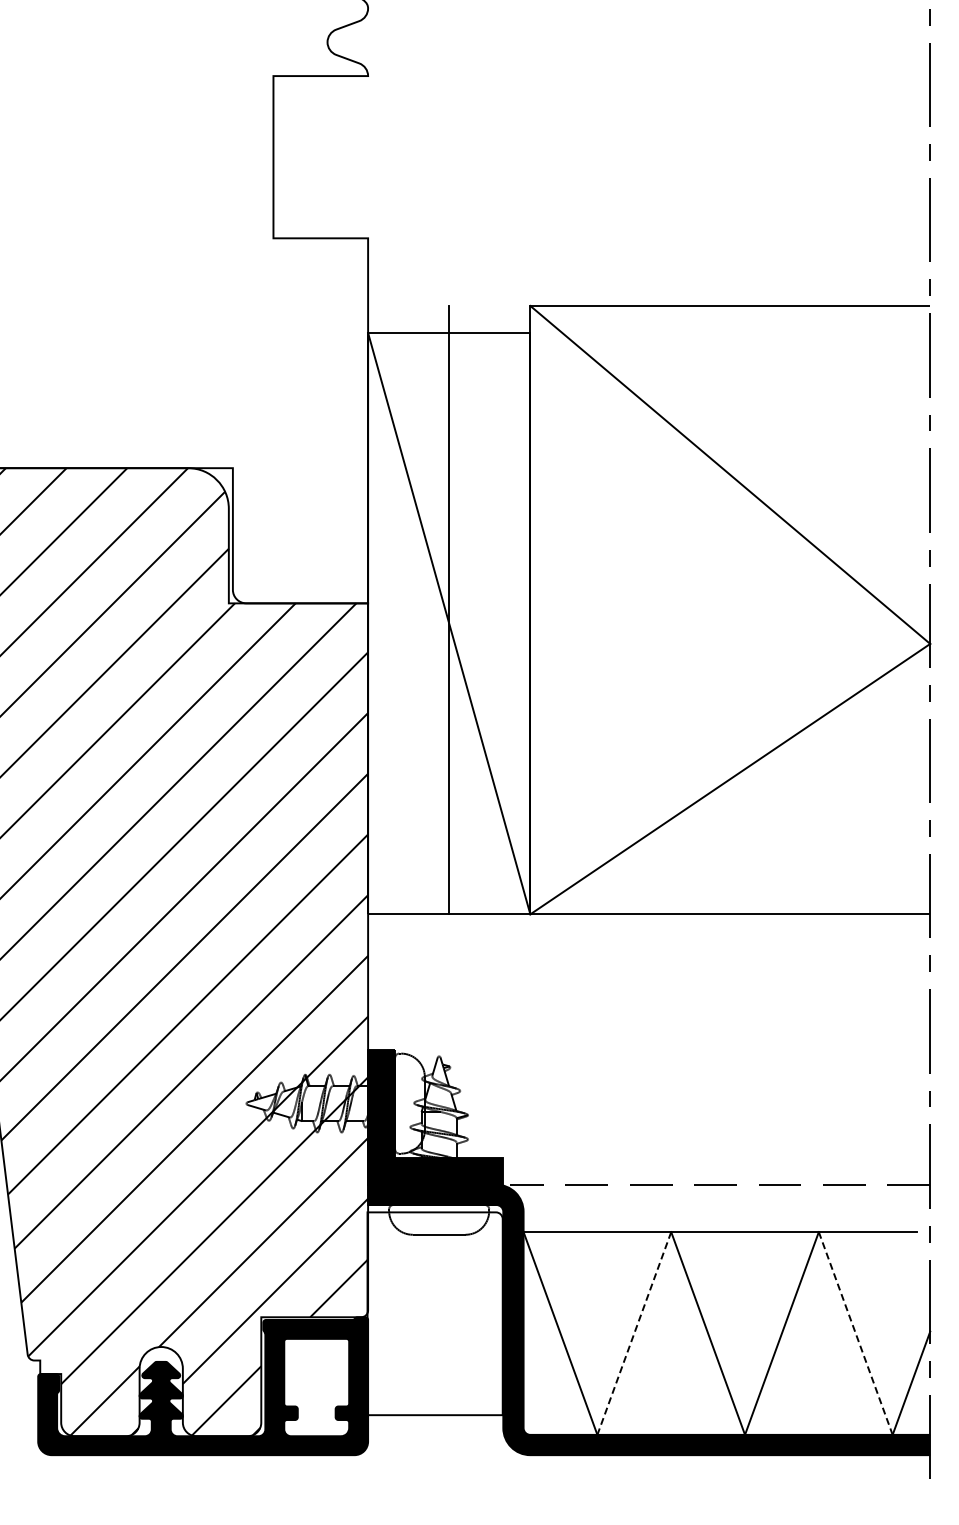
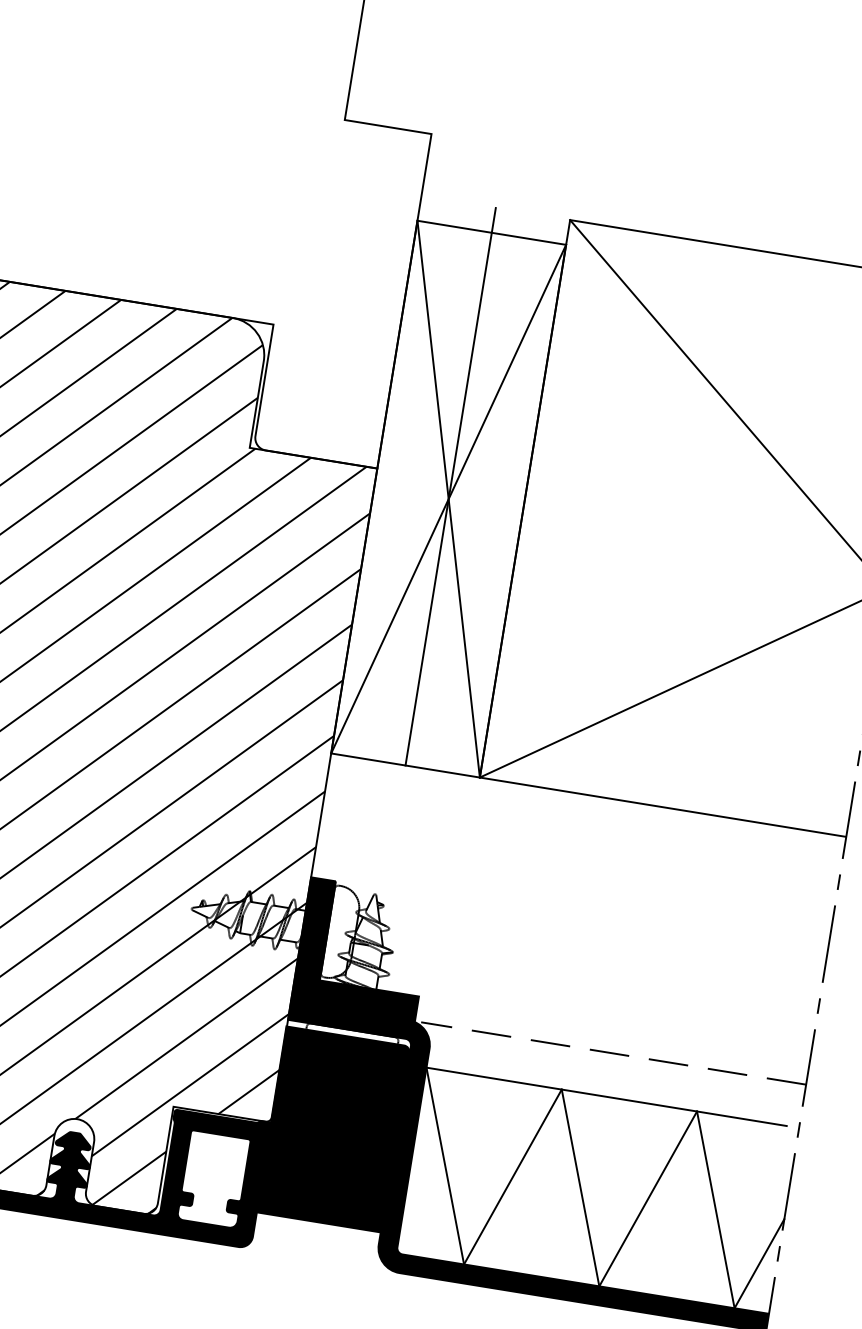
line: (449, 623) -> (448, 499), added
fill: (434, 1313) -> (332, 1129), added
line: (634, 1333) -> (513, 1177), dashed -> solid
line: (855, 1333) -> (715, 1209), dashed -> solid

